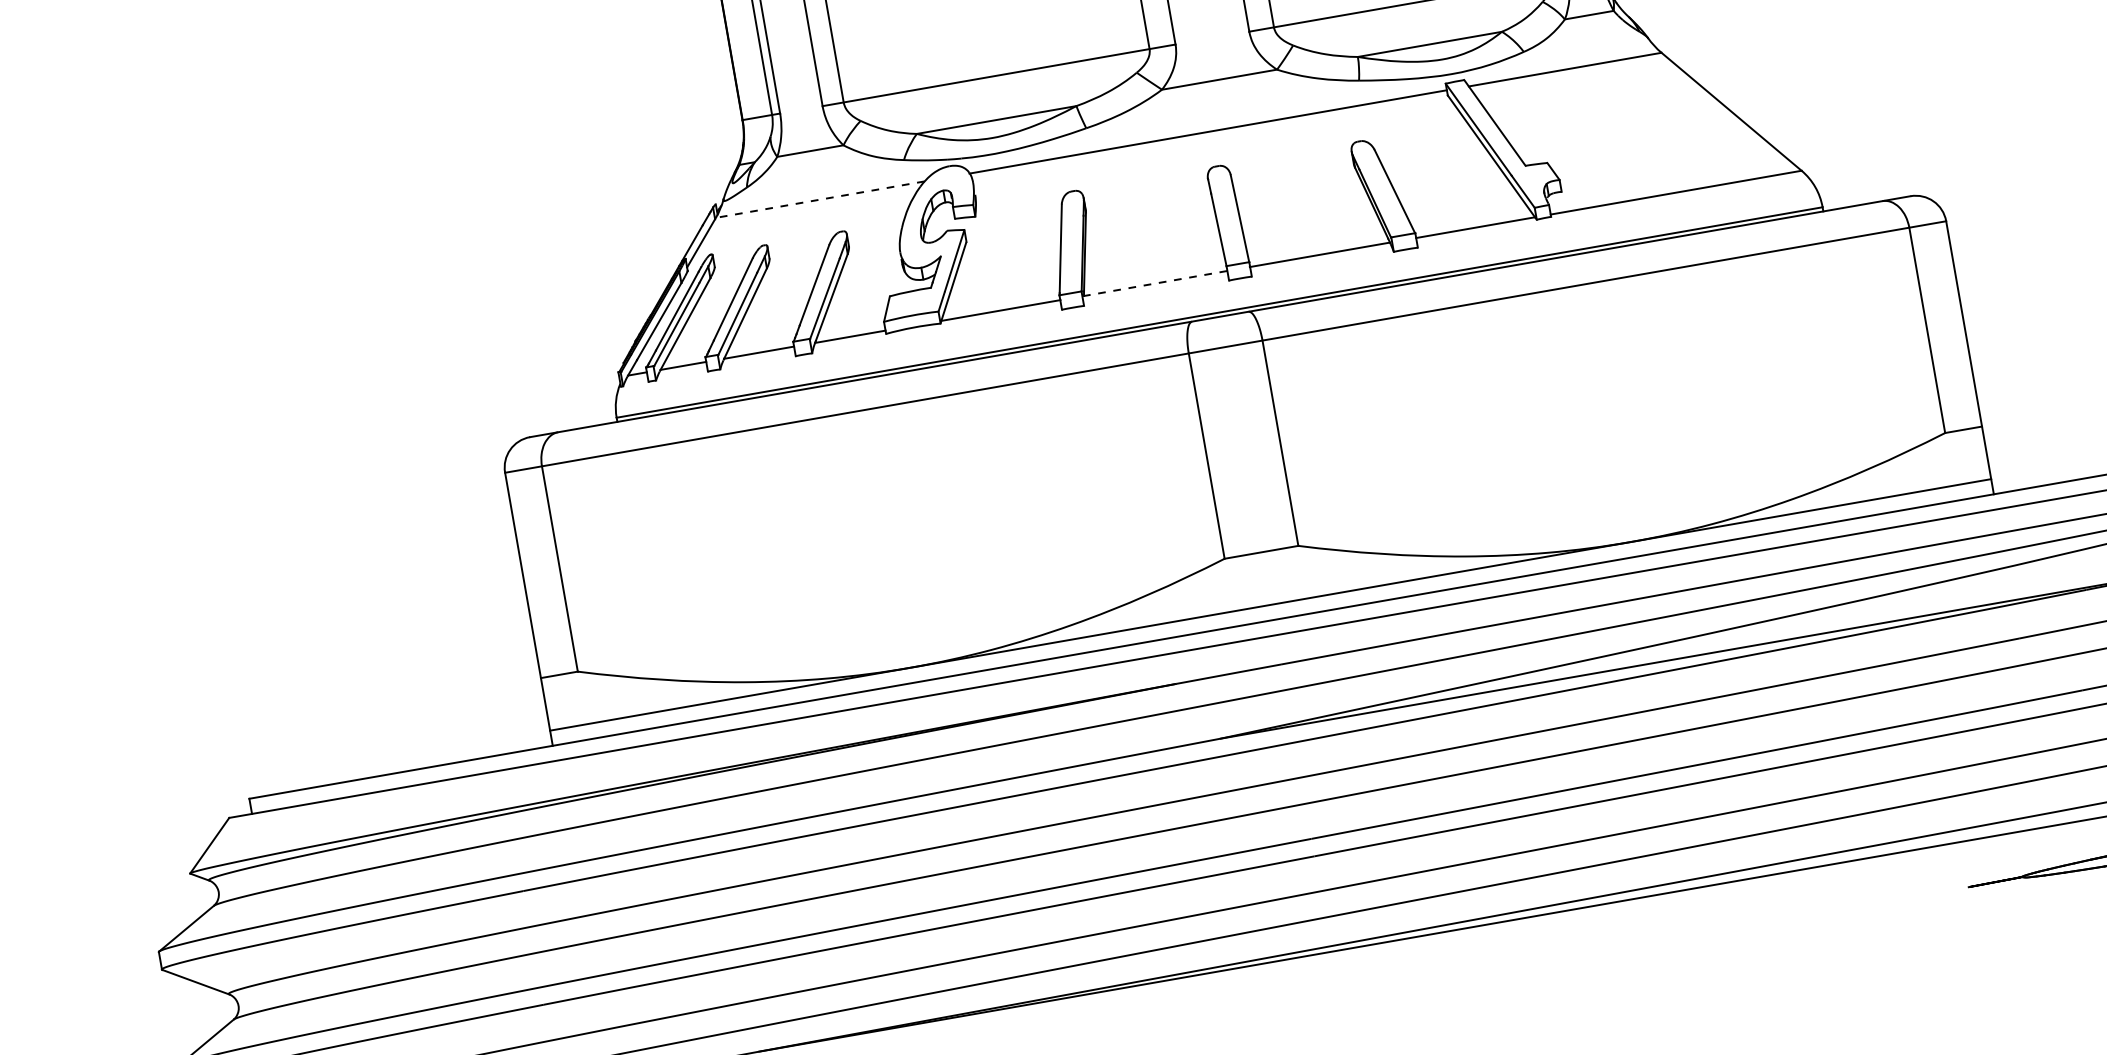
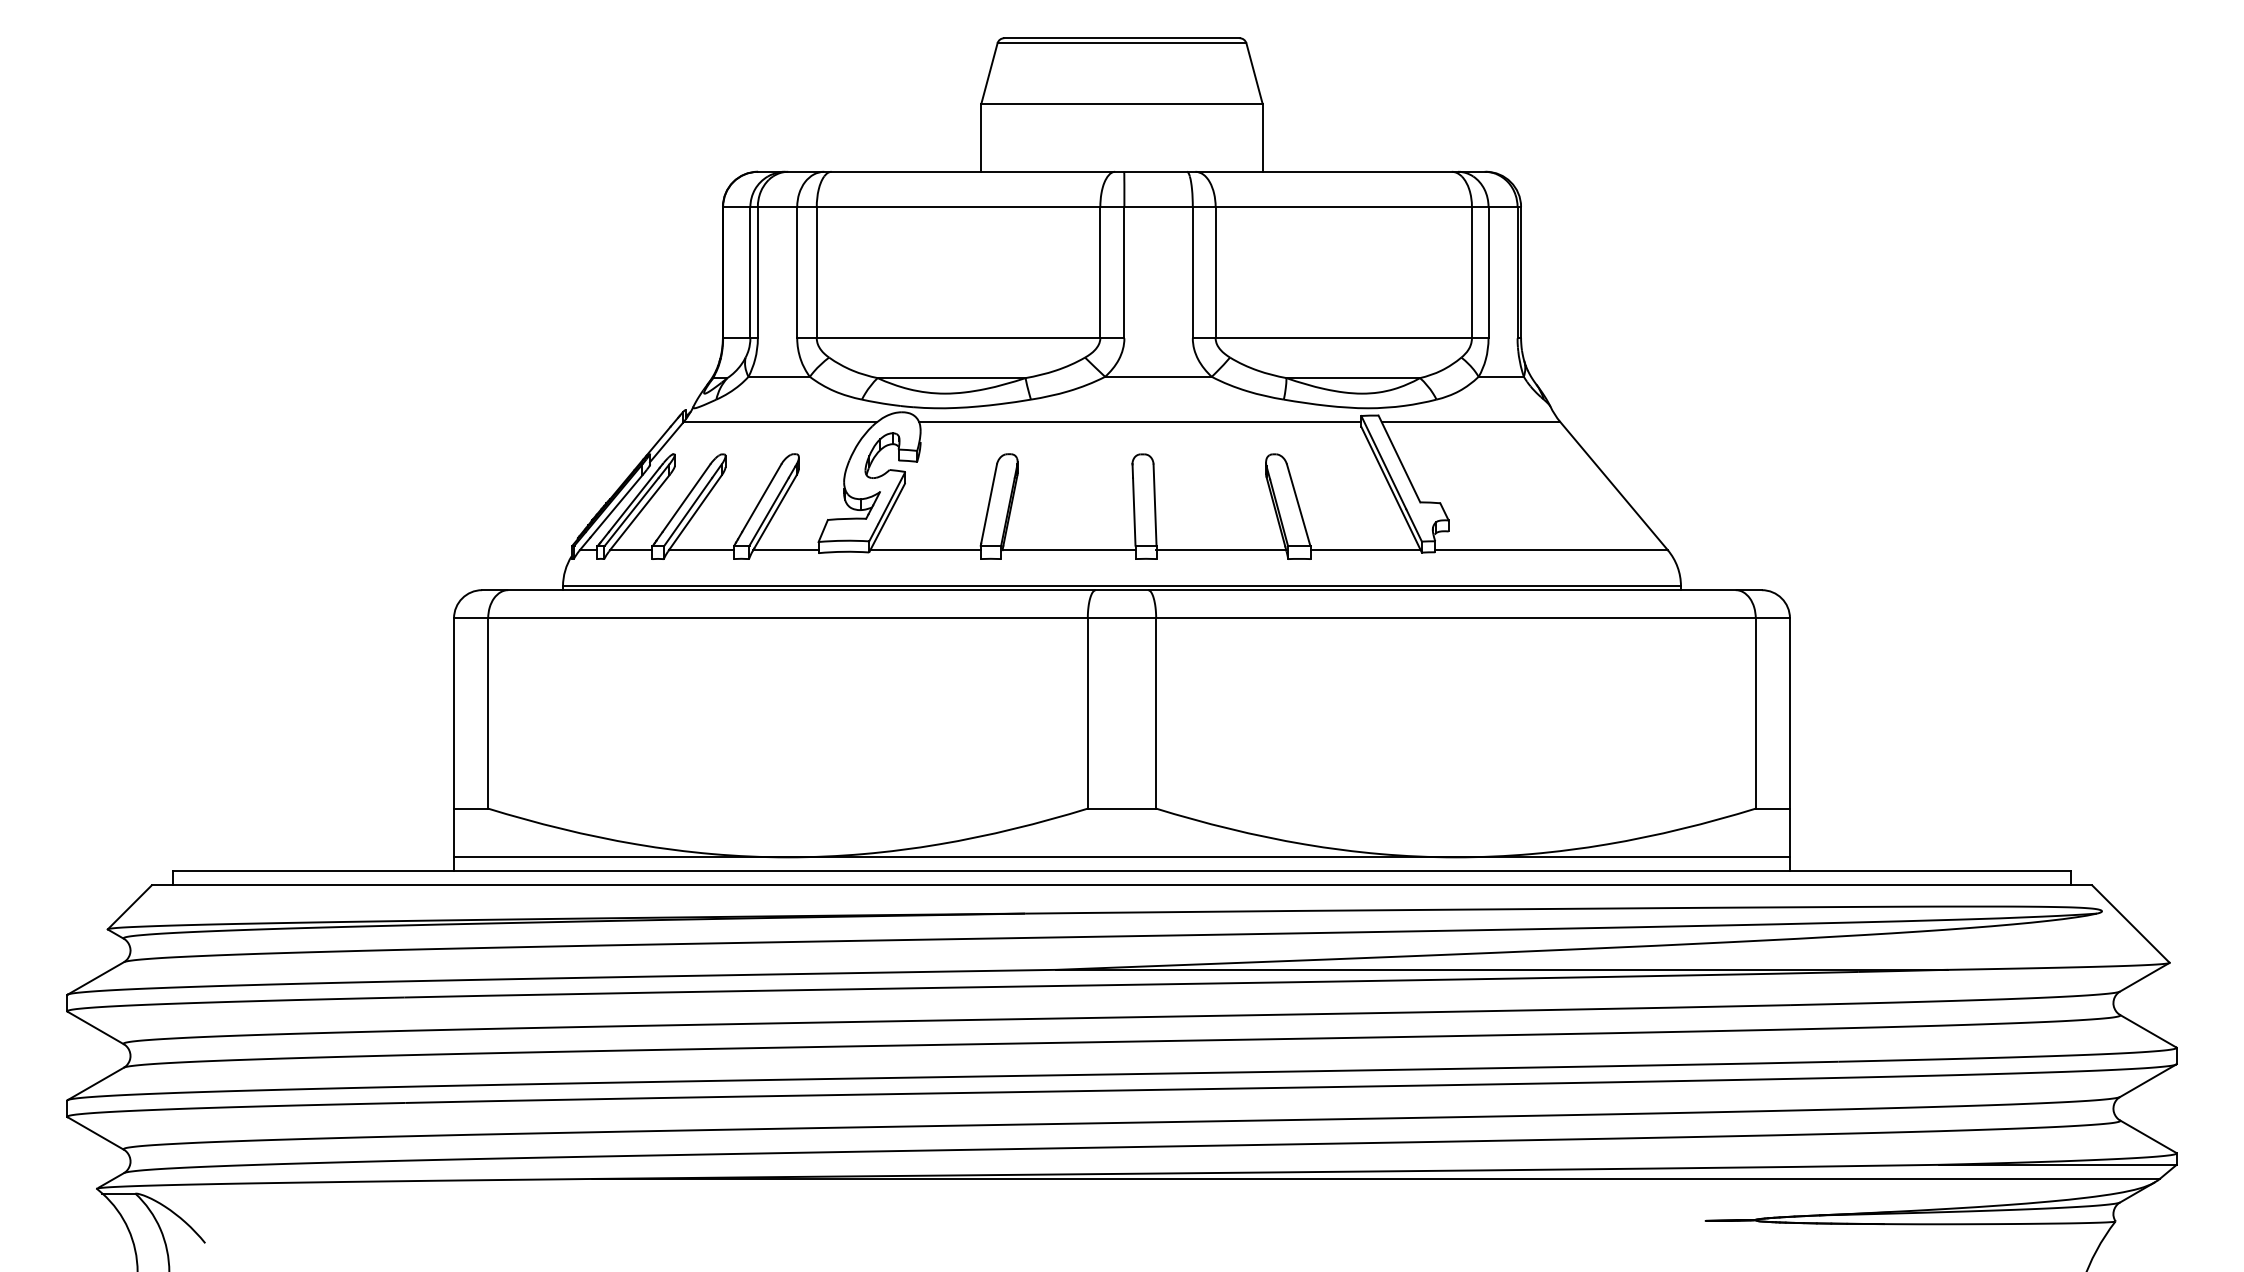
line: (820, 200) -> (780, 422), dashed -> solid
line: (1155, 283) -> (1068, 550), dashed -> solid

